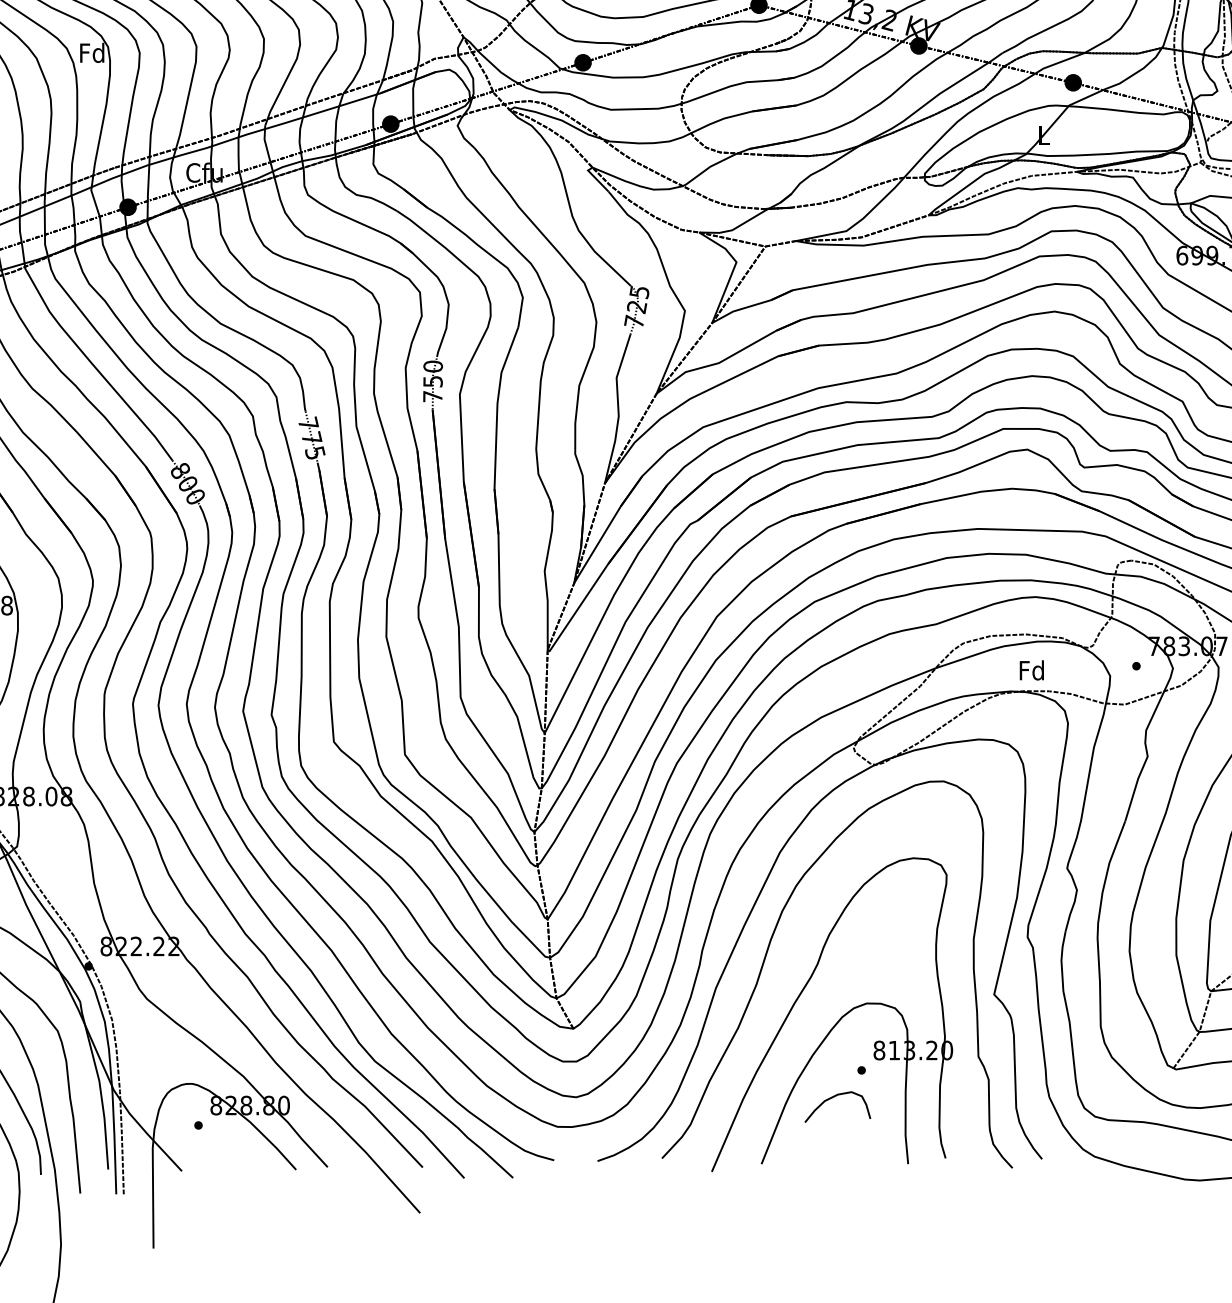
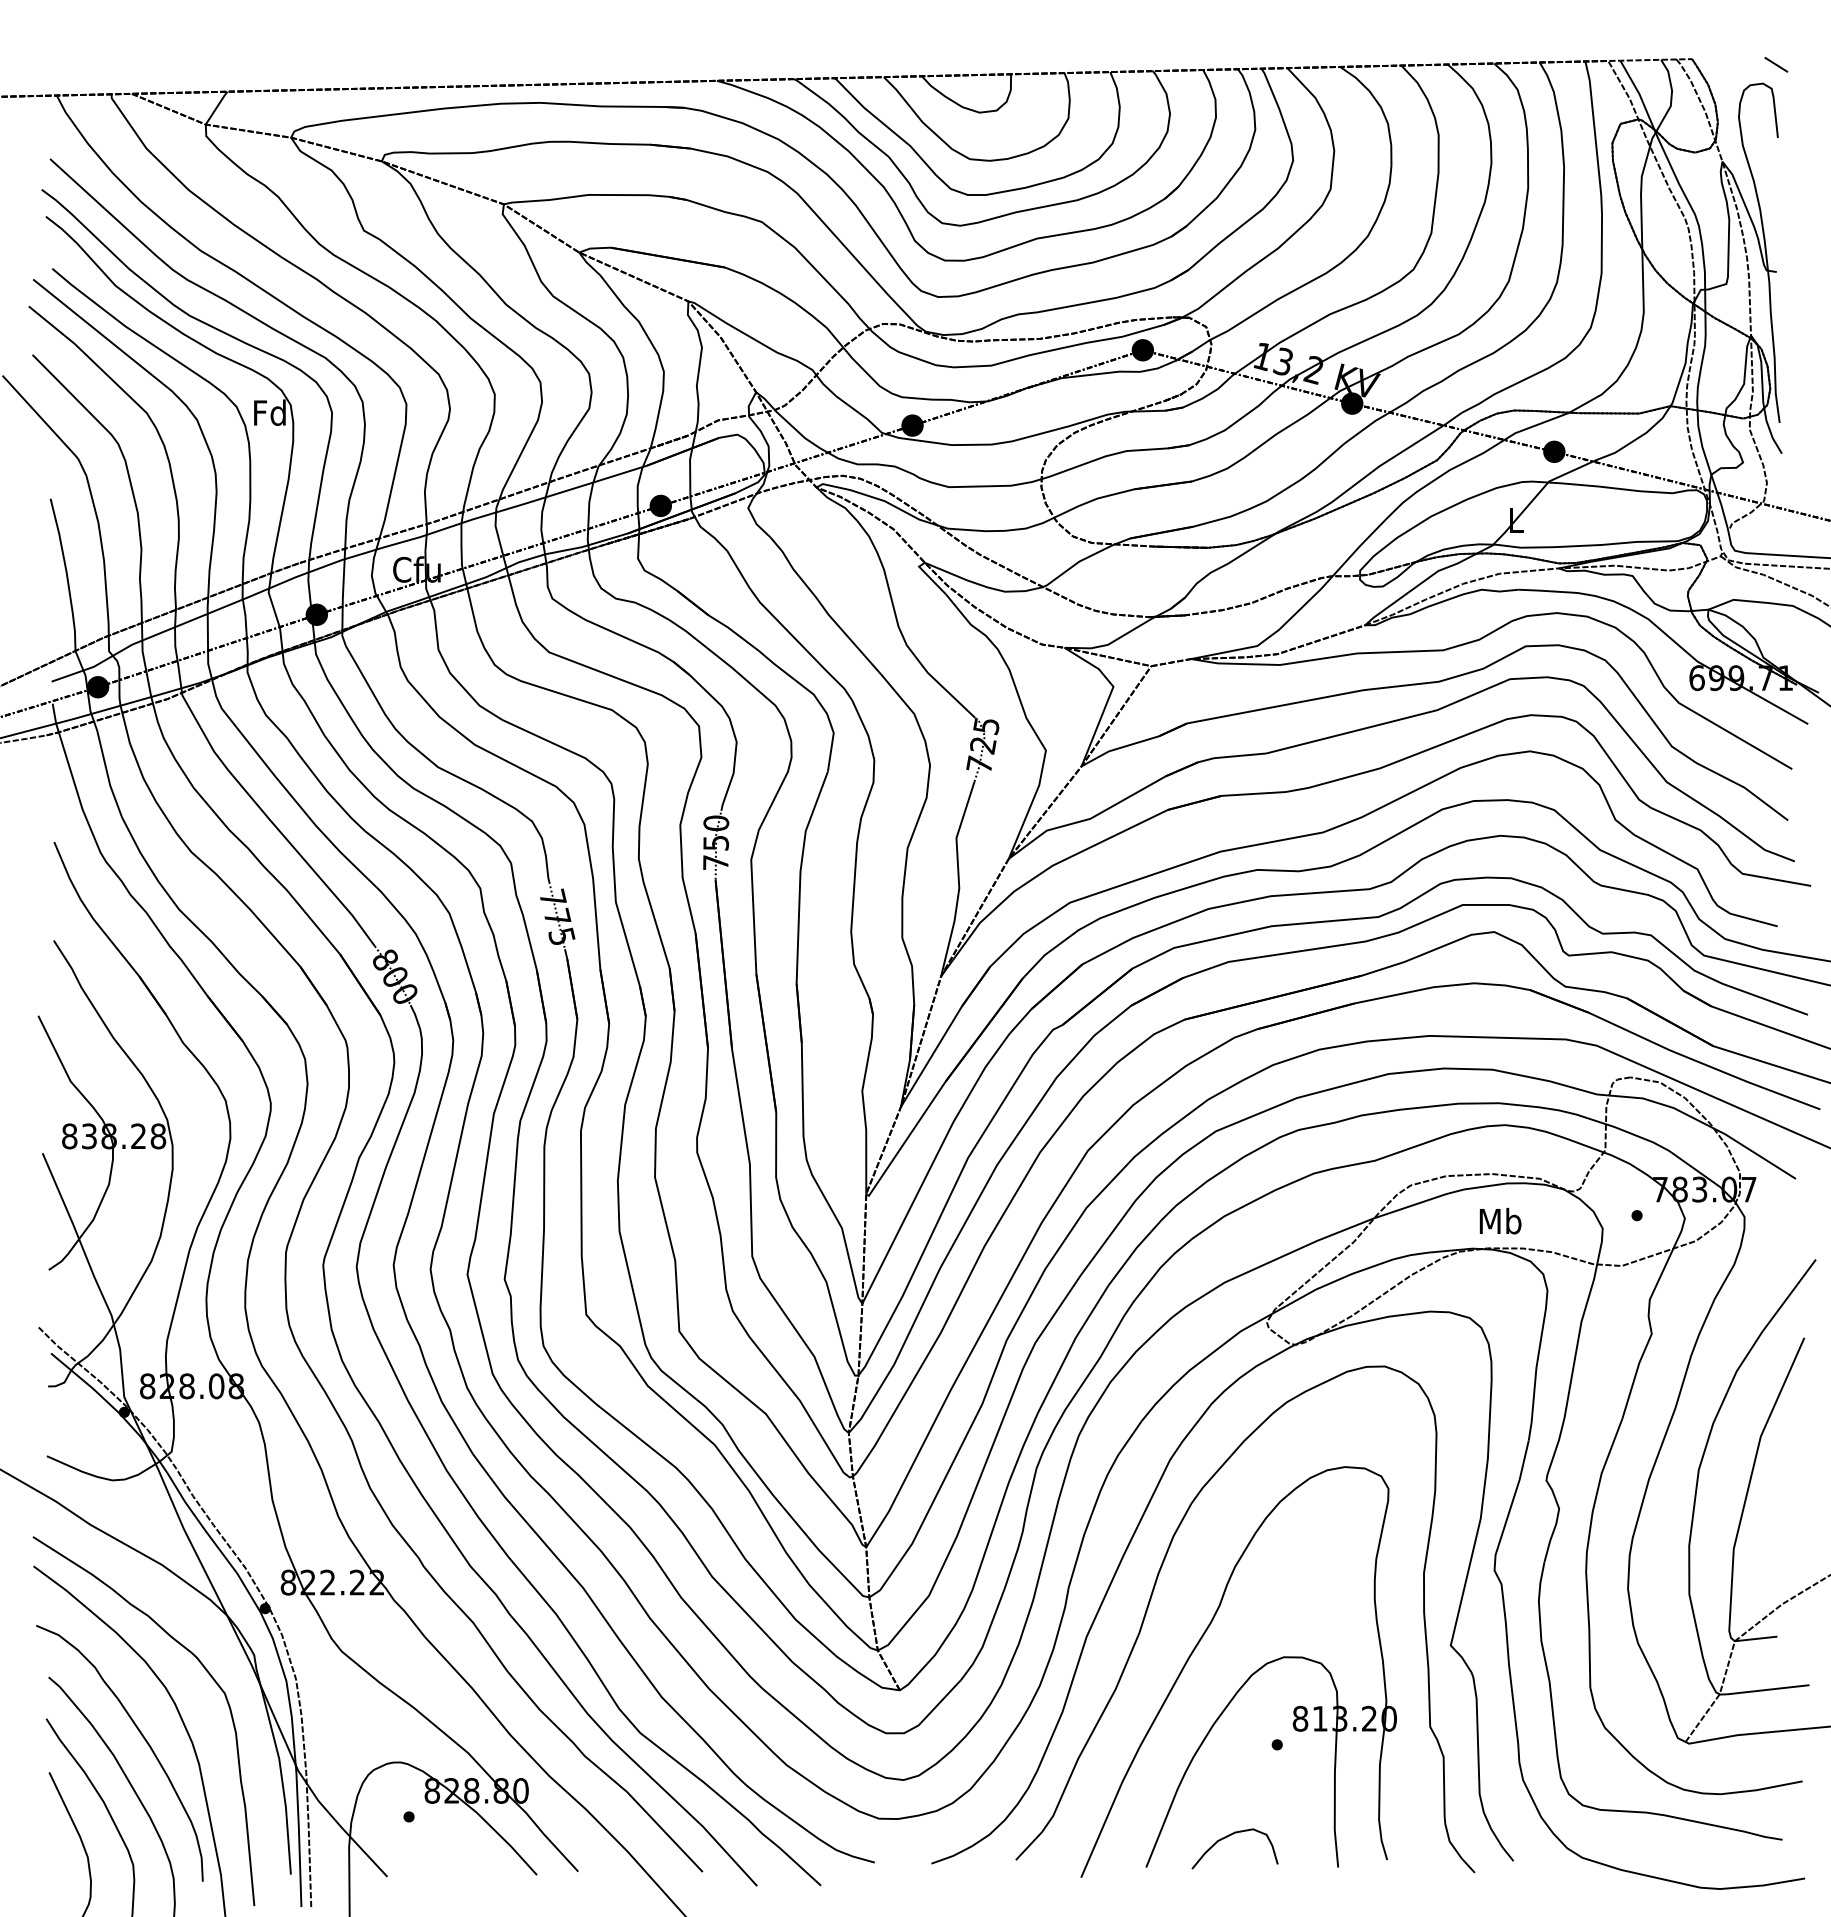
text: (1032, 669) -> (1500, 1220), Fd -> Mb
curve: (833, 1097) -> (1229, 1836), moved

